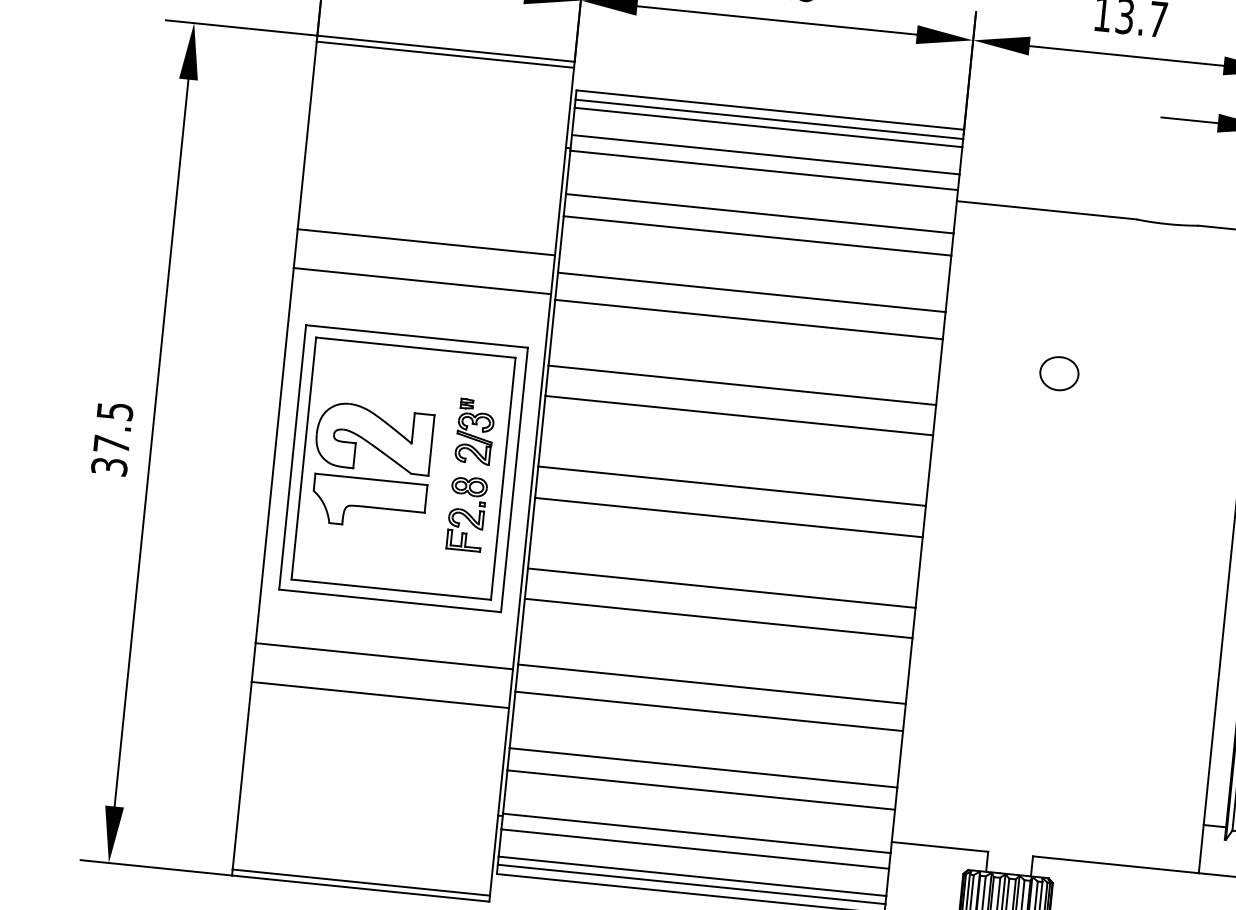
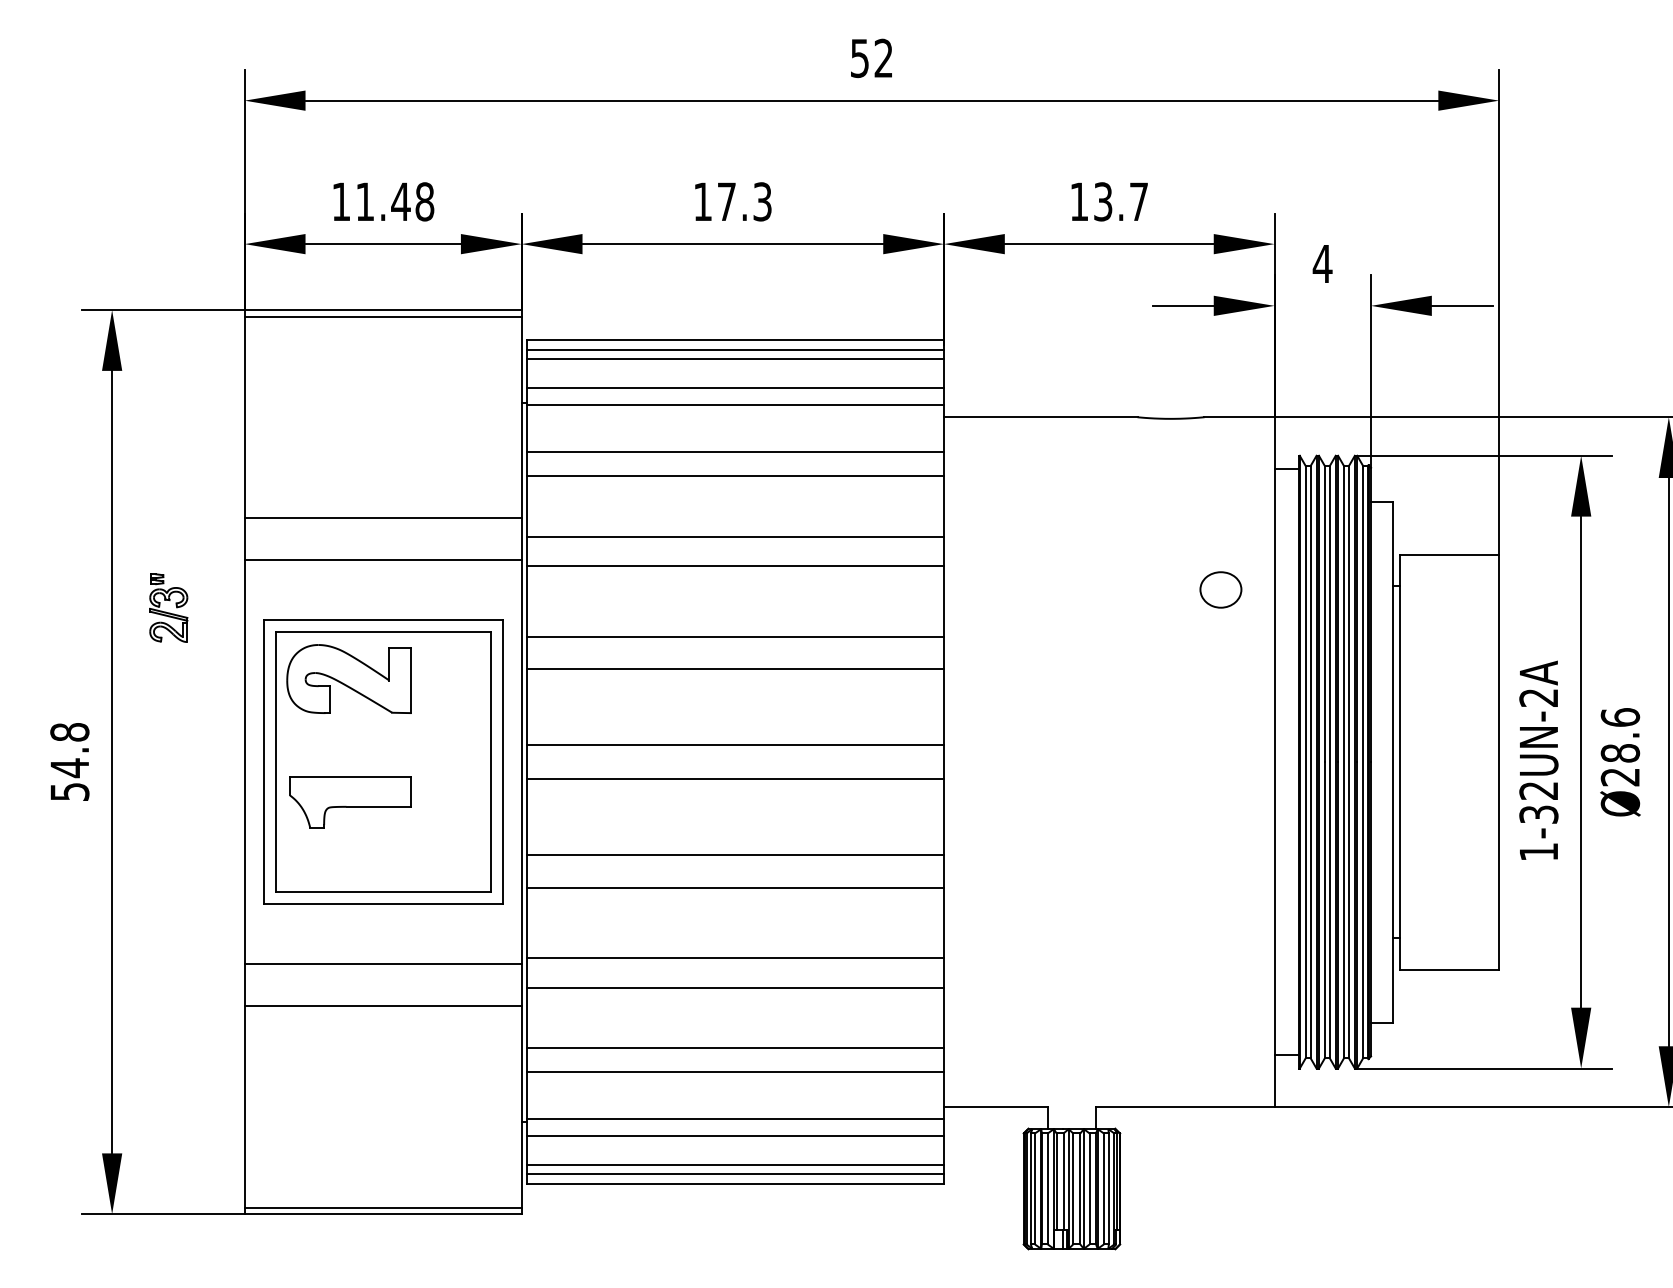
part: (1059, 373) -> (1220, 589), moved
part: (475, 431) -> (168, 607), moved
part: (373, 437) -> (348, 678), moved
text: (112, 438) -> (69, 761), 37.5 -> 54.8
part: (466, 513) -> (455, 803), removed

